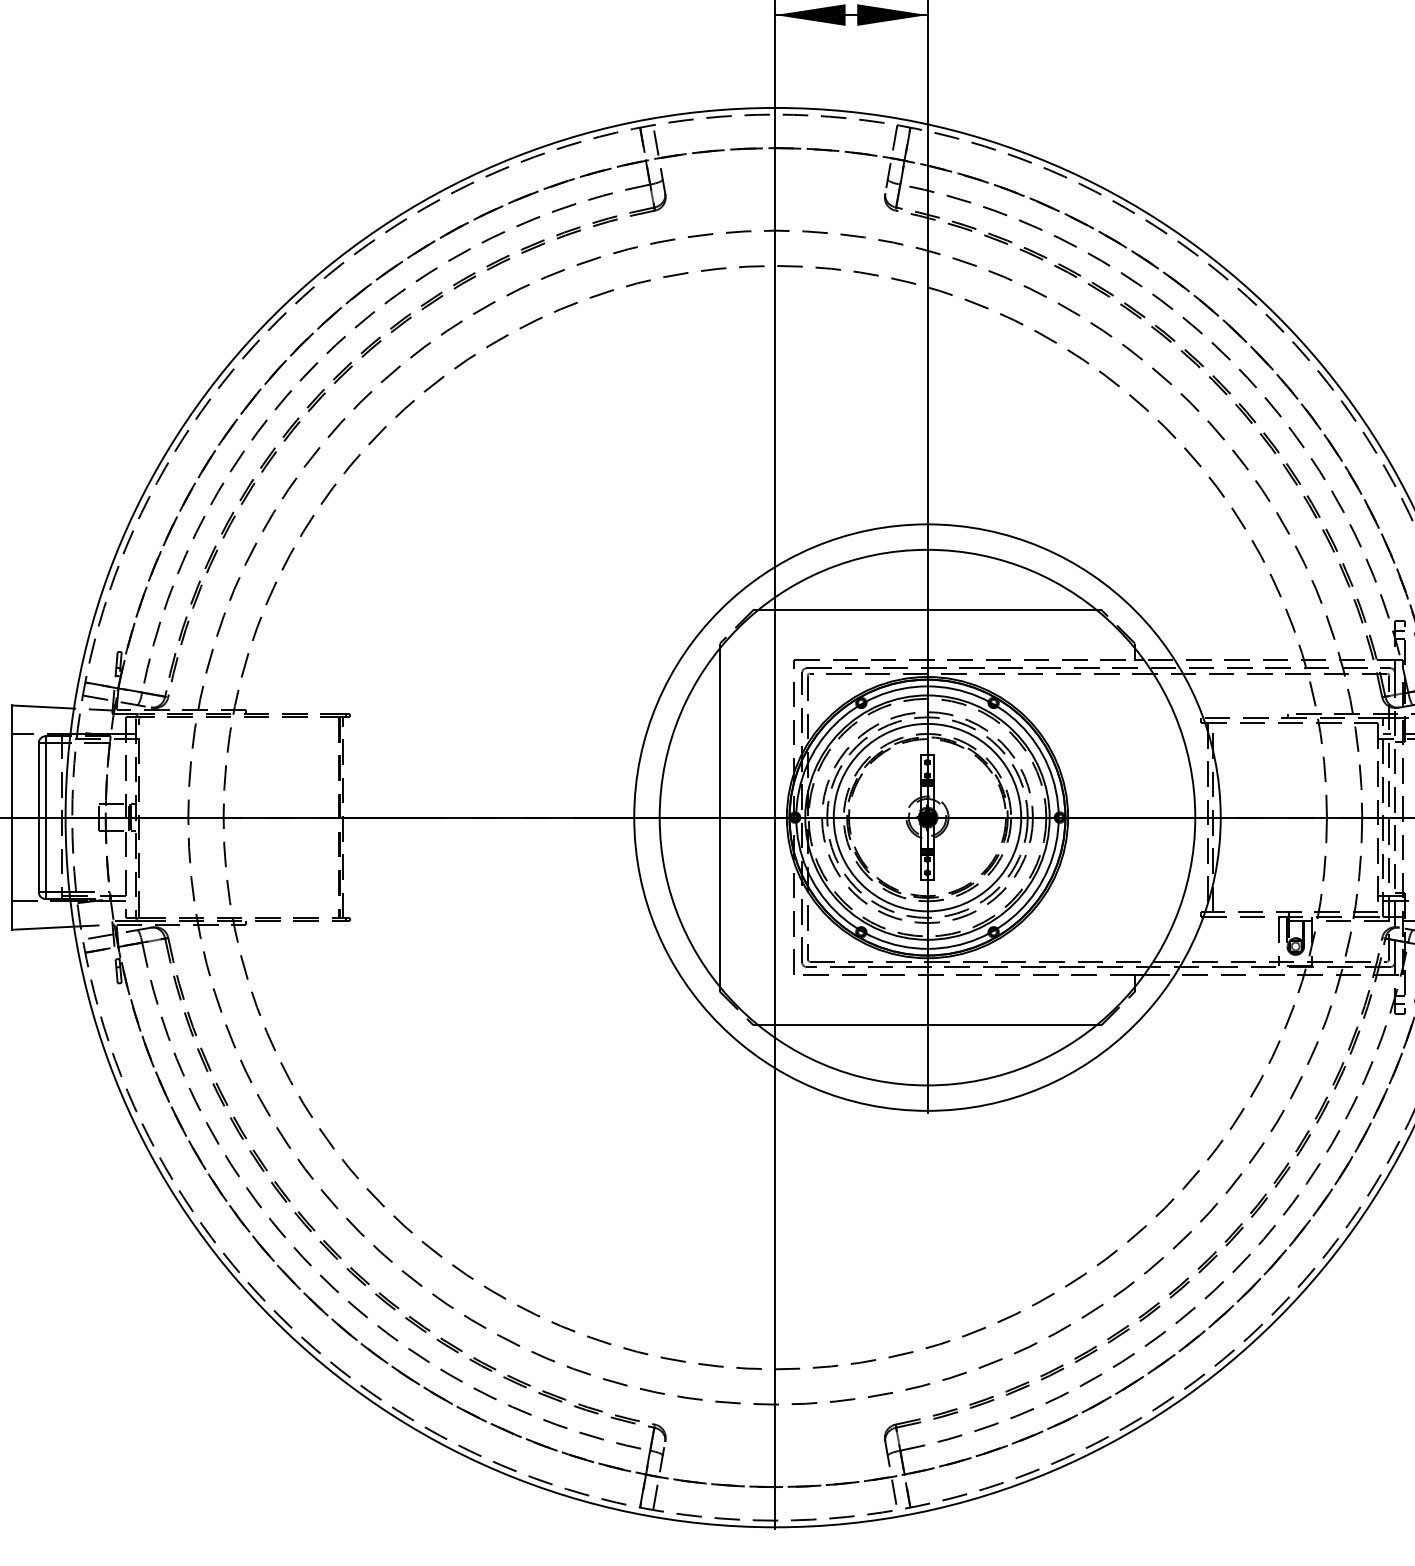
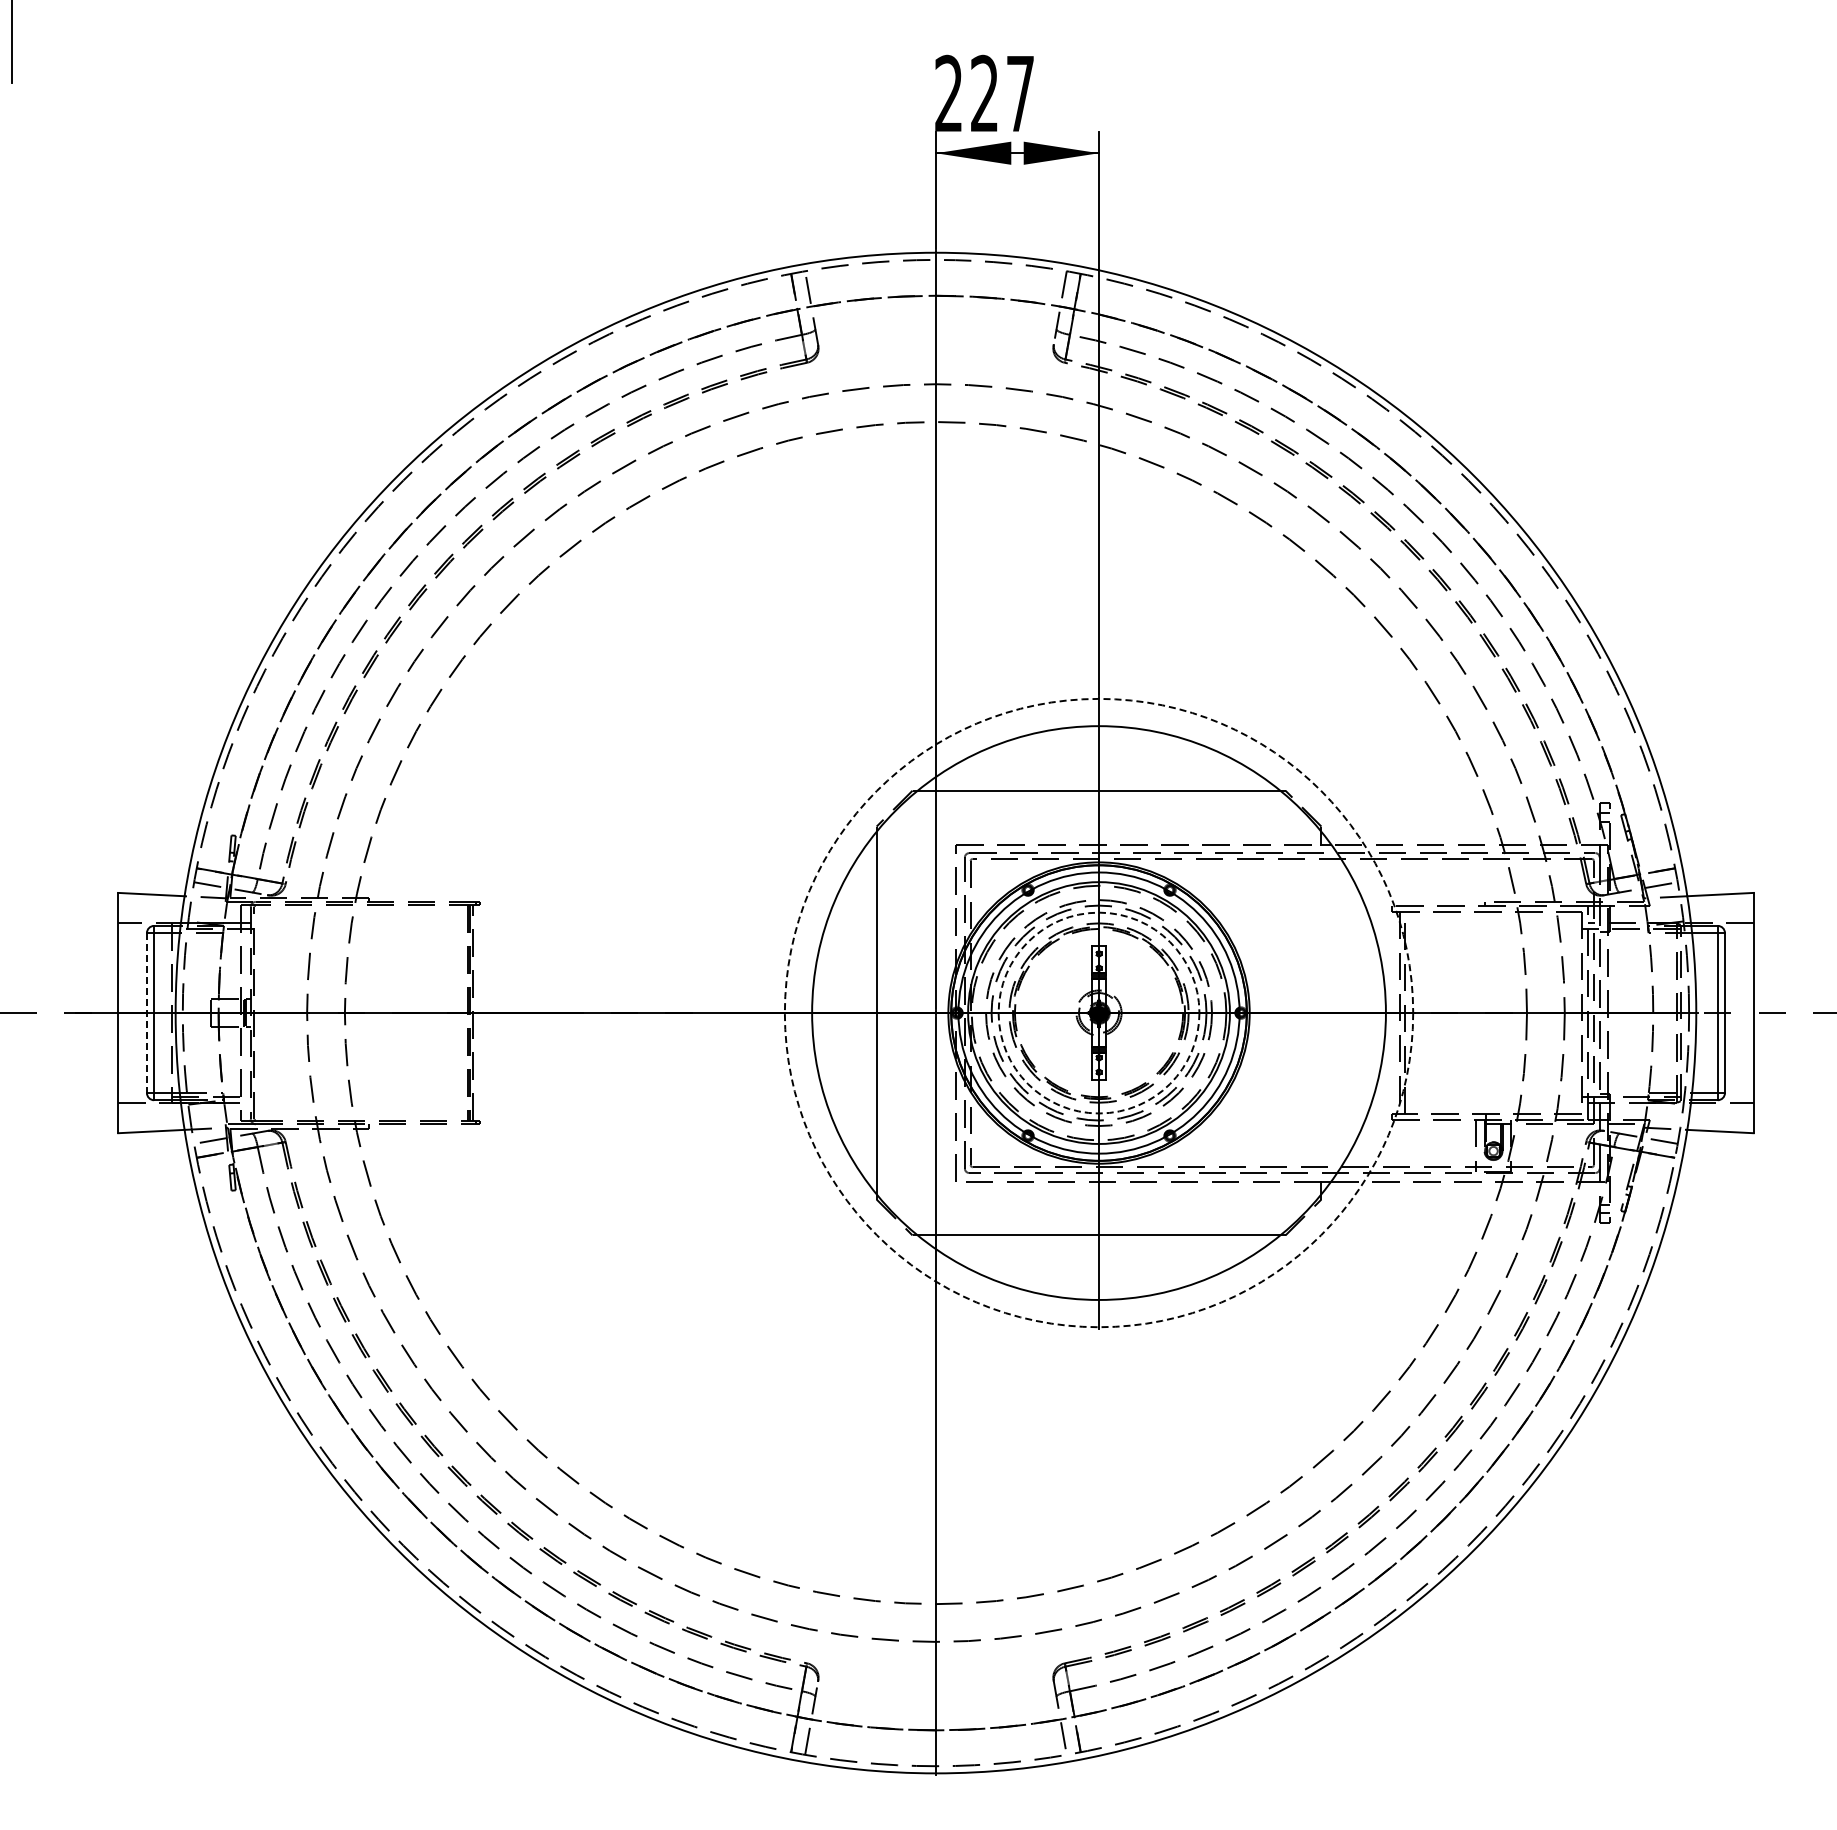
circle: (926, 817) -> (1098, 1012), solid -> dashed
circle: (926, 817) -> (1098, 1012), solid -> dashed
line: (38, 818) -> (146, 1013), solid -> dashed

